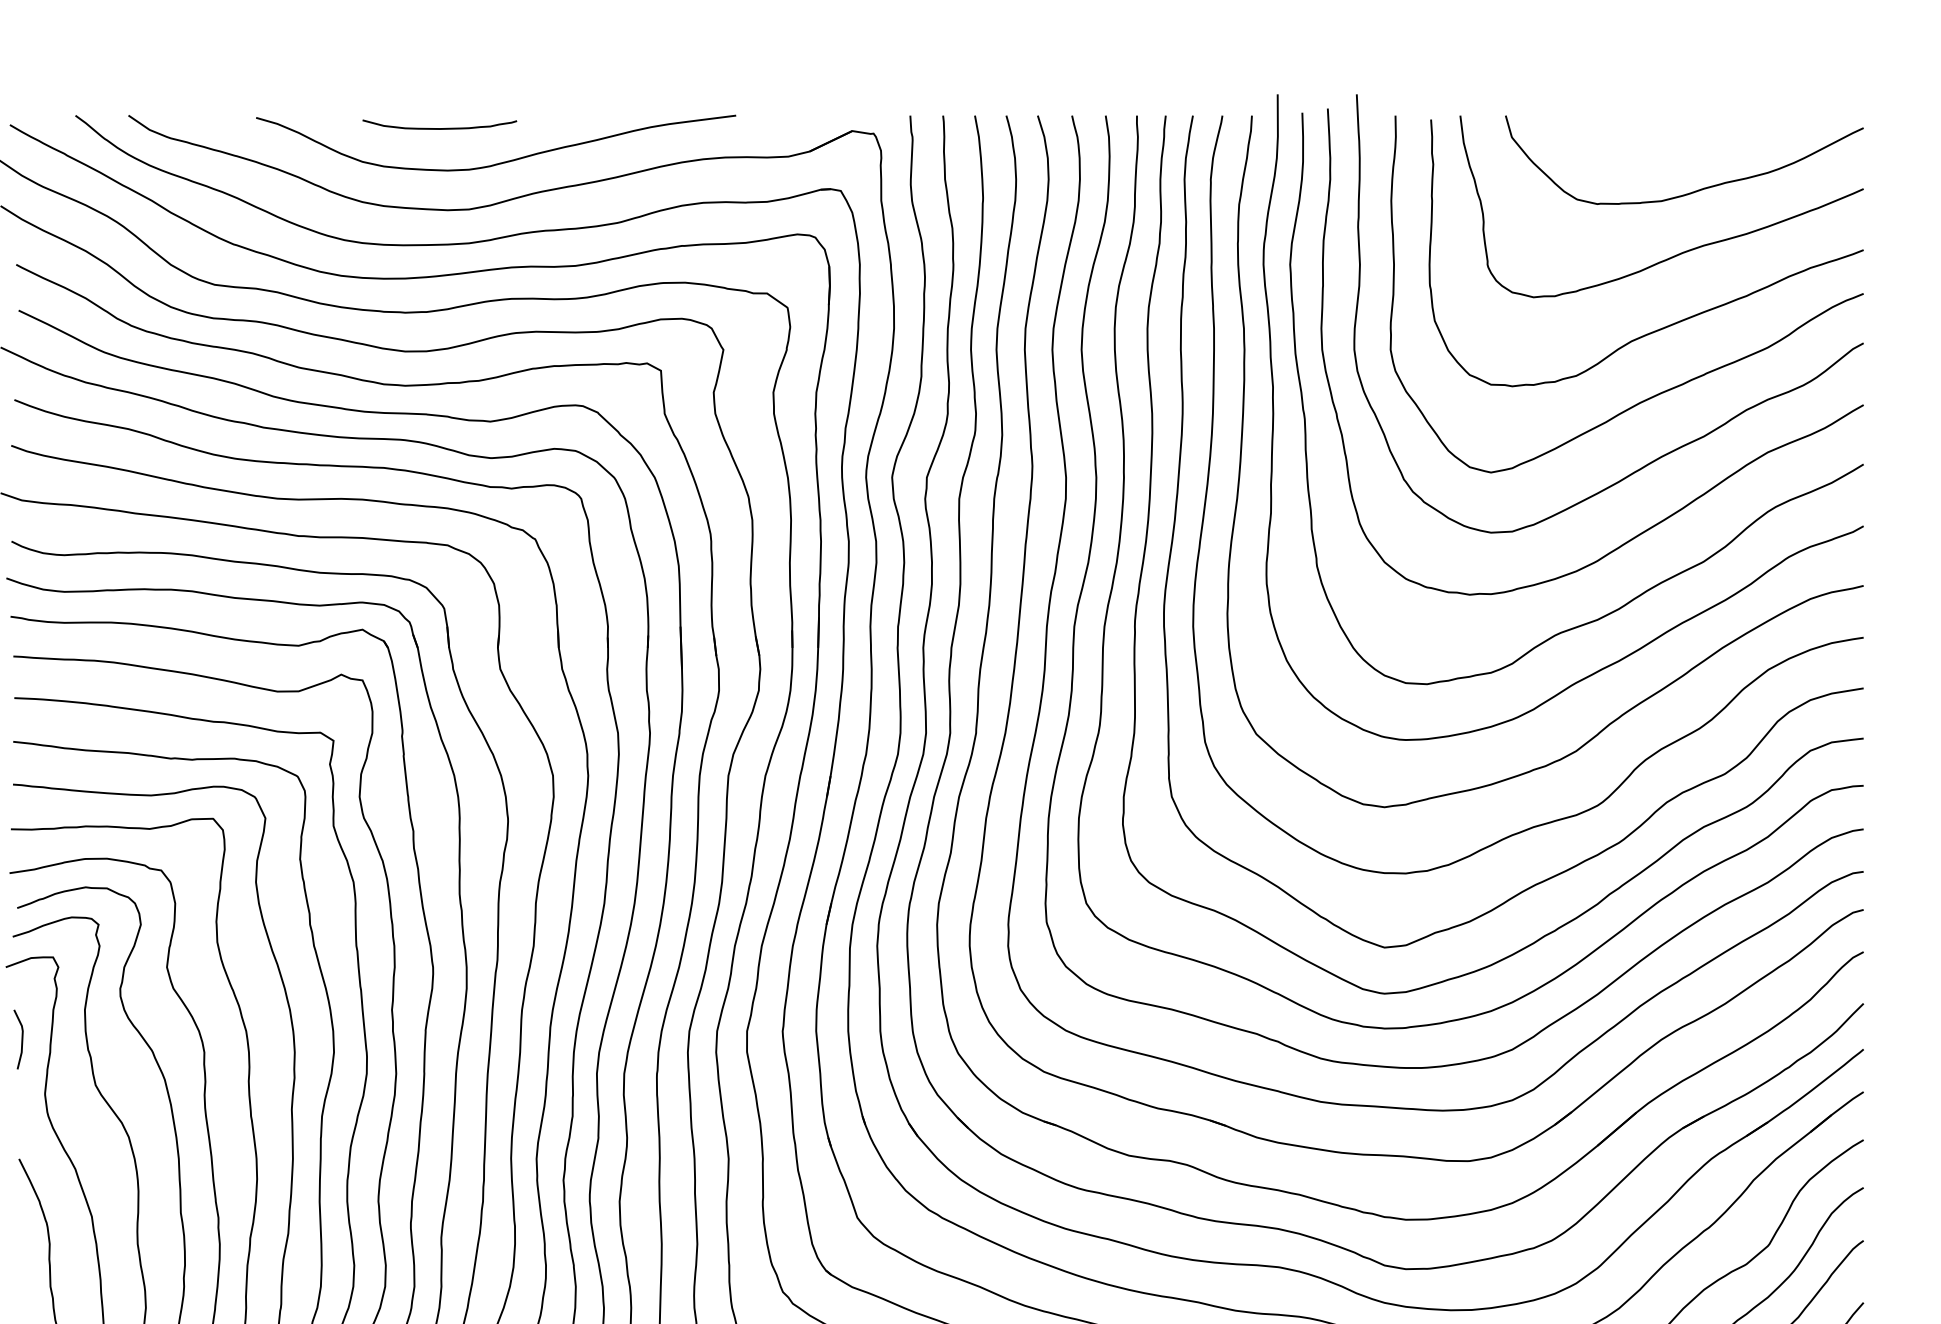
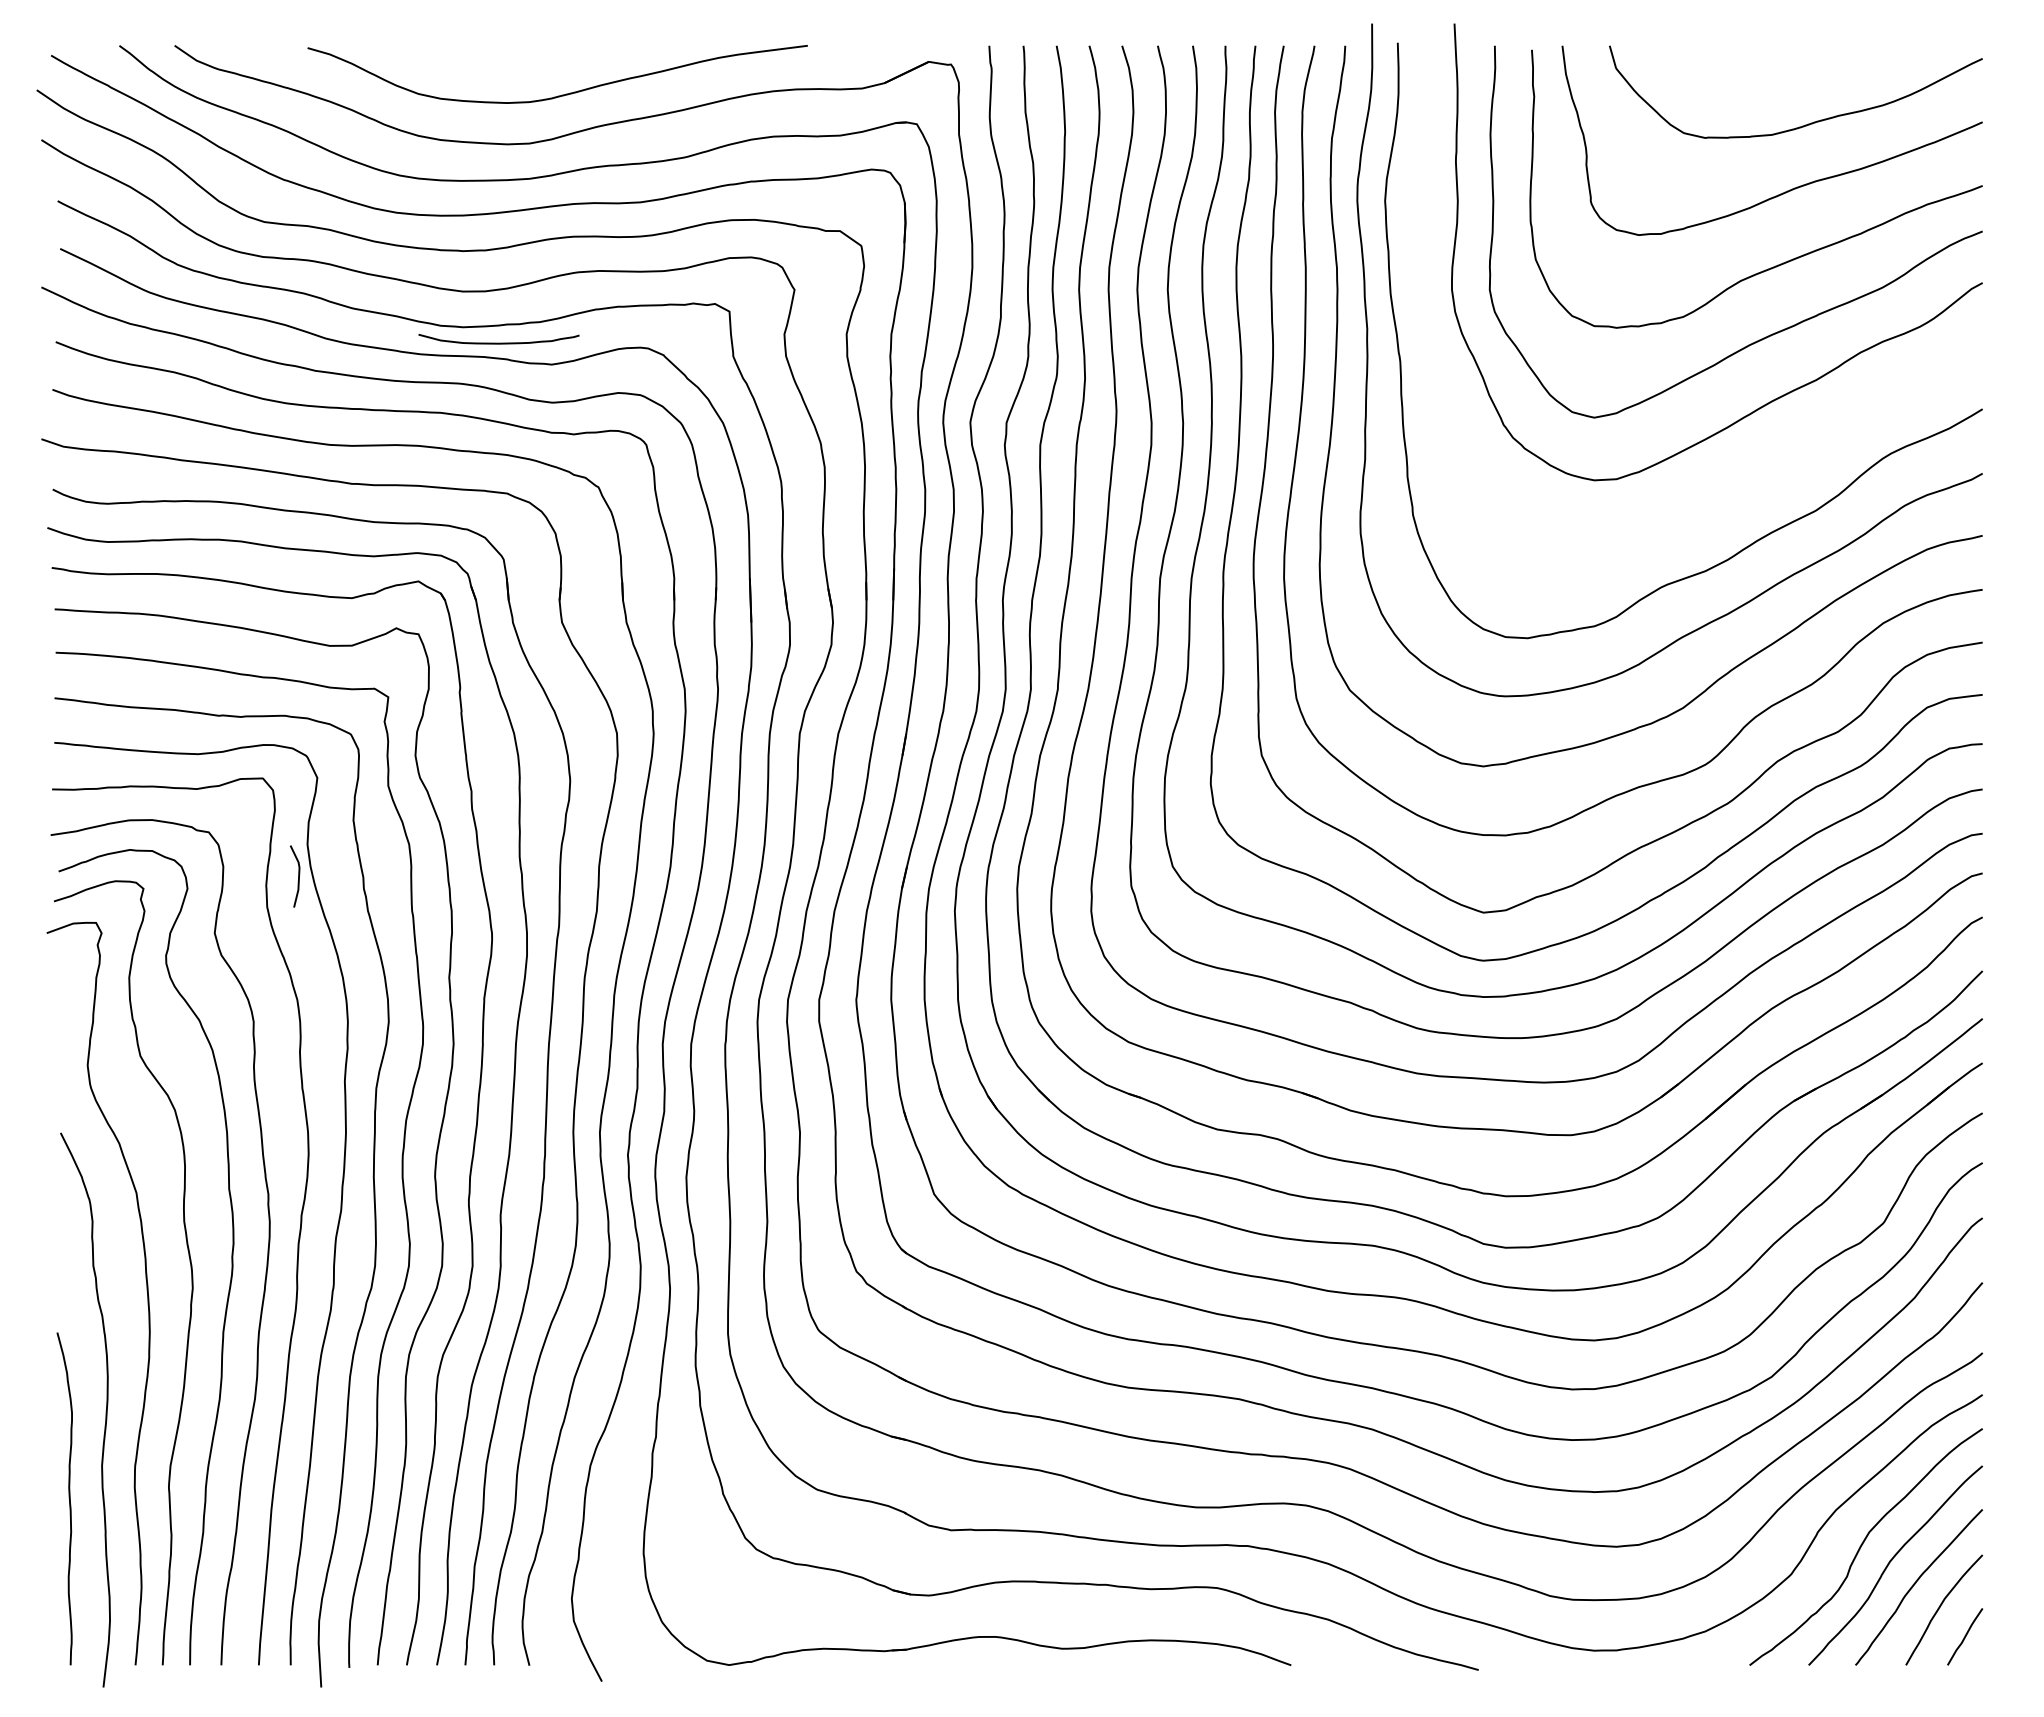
curve: (439, 127) -> (498, 342), moved
curve: (1692, 500) -> (1804, 446), removed
line: (21, 1039) -> (298, 876), moved

